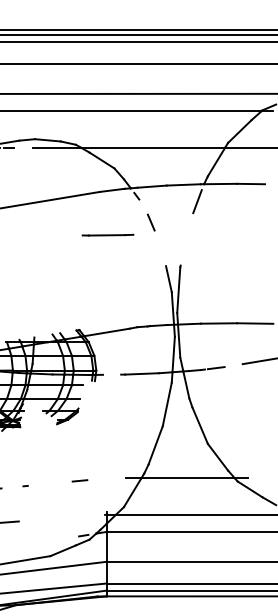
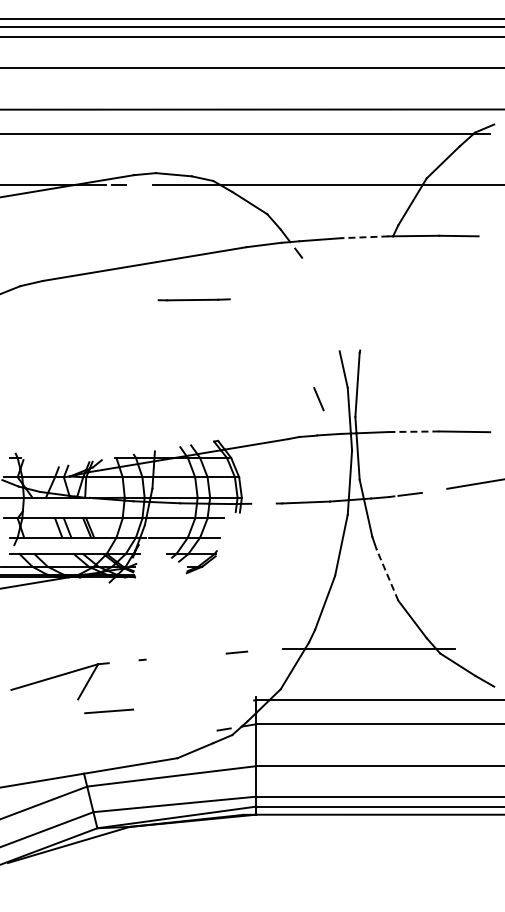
line: (183, 185) -> (364, 237), solid -> dashed
line: (197, 201) -> (383, 260), removed
line: (150, 222) -> (318, 399), moved
line: (107, 234) -> (193, 299), moved
line: (218, 323) -> (413, 431), solid -> dashed
line: (200, 425) -> (387, 575), solid -> dashed
line: (79, 480) -> (236, 652), moved

